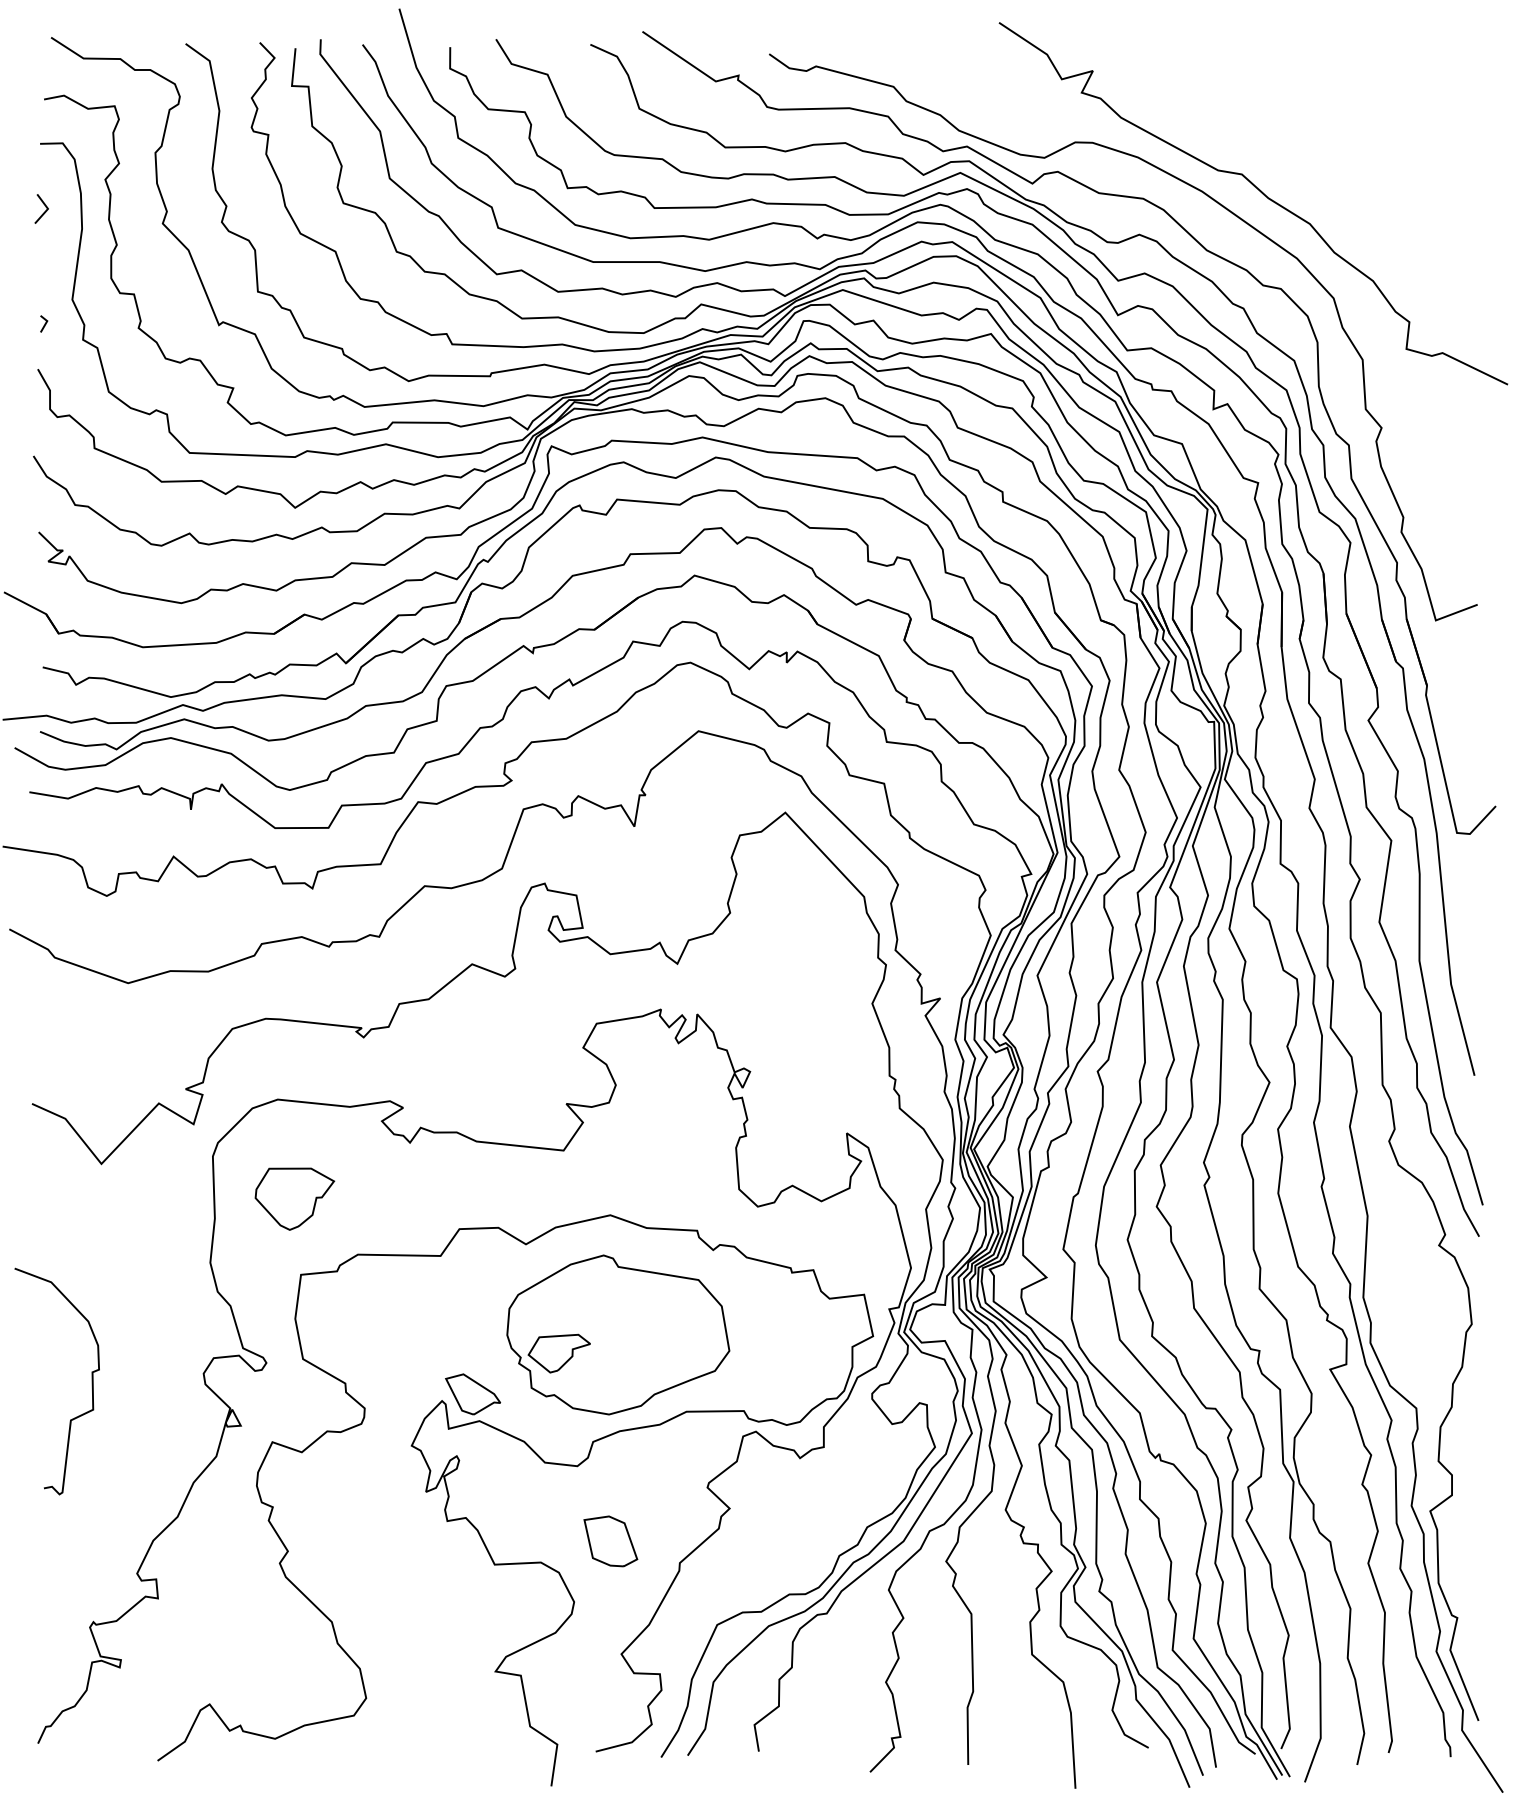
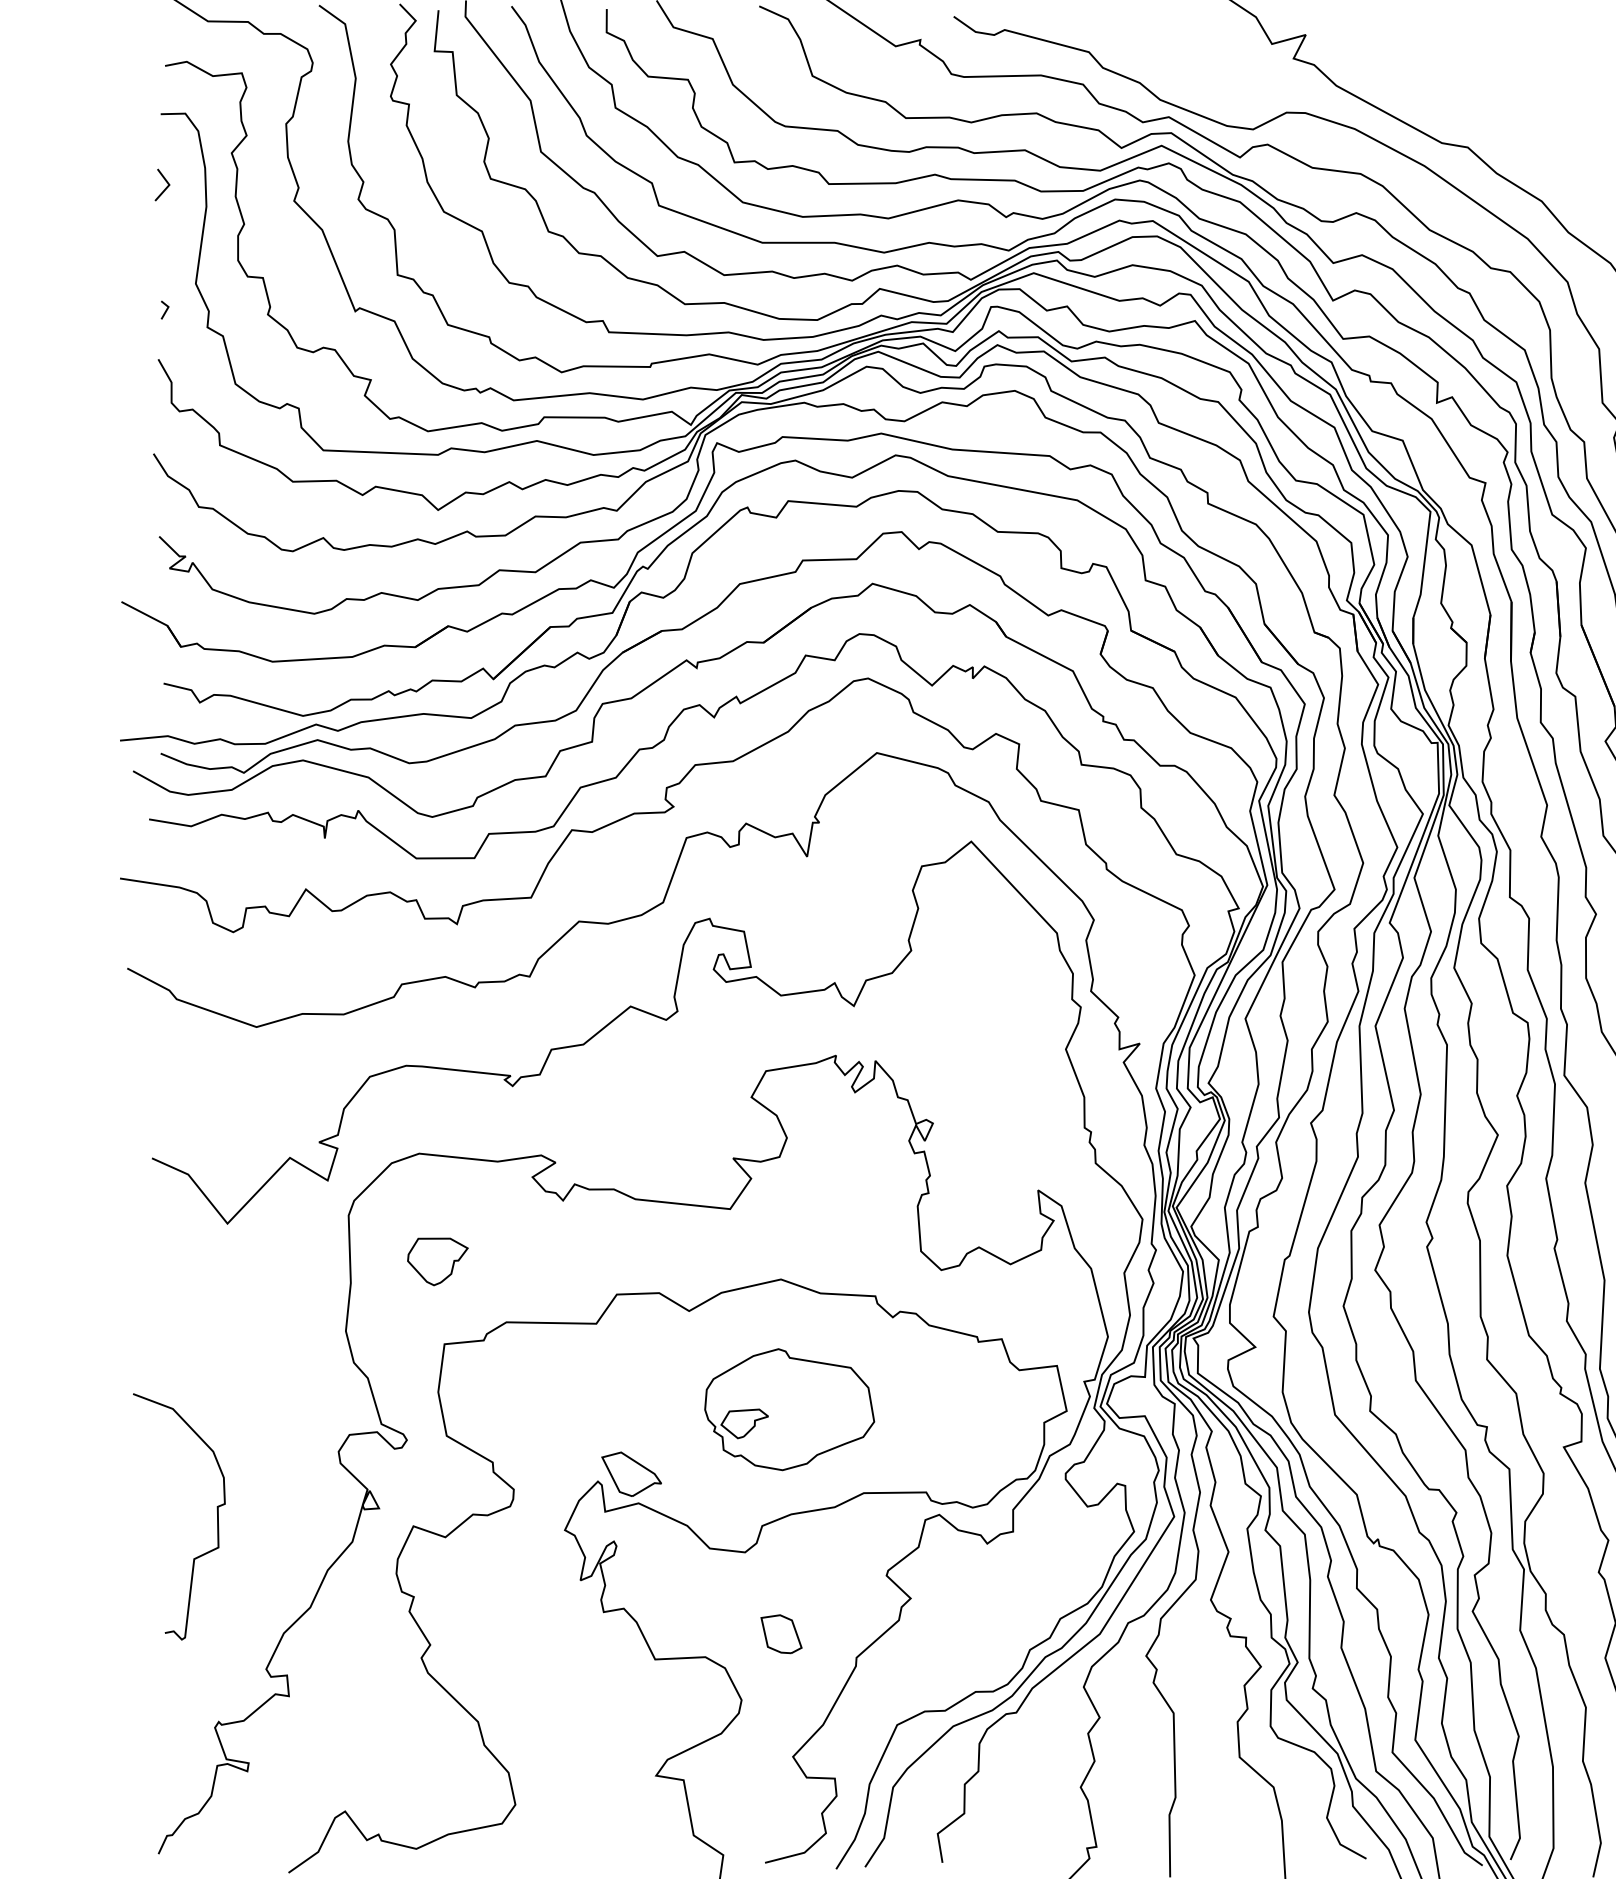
part: (294, 1198) -> (437, 1261), size x0.7
part: (618, 1334) -> (789, 1409), size x0.7
curve: (91, 1381) -> (216, 1516), moved
part: (610, 1541) -> (781, 1634), size x0.7

